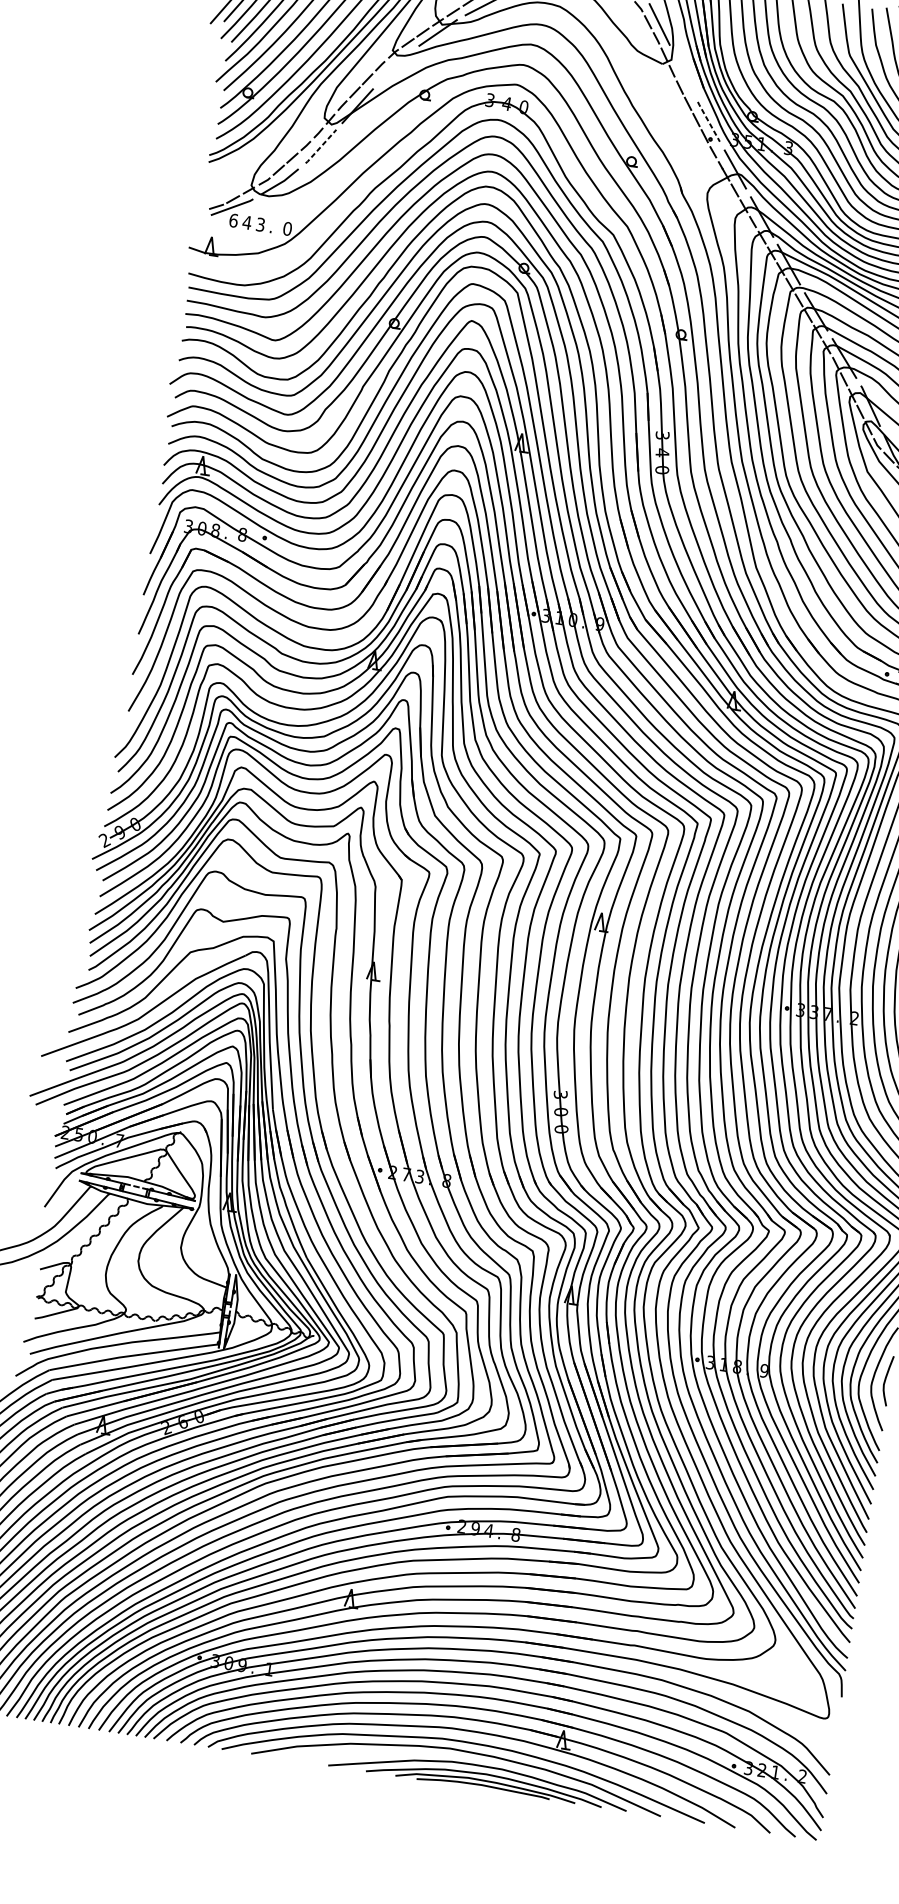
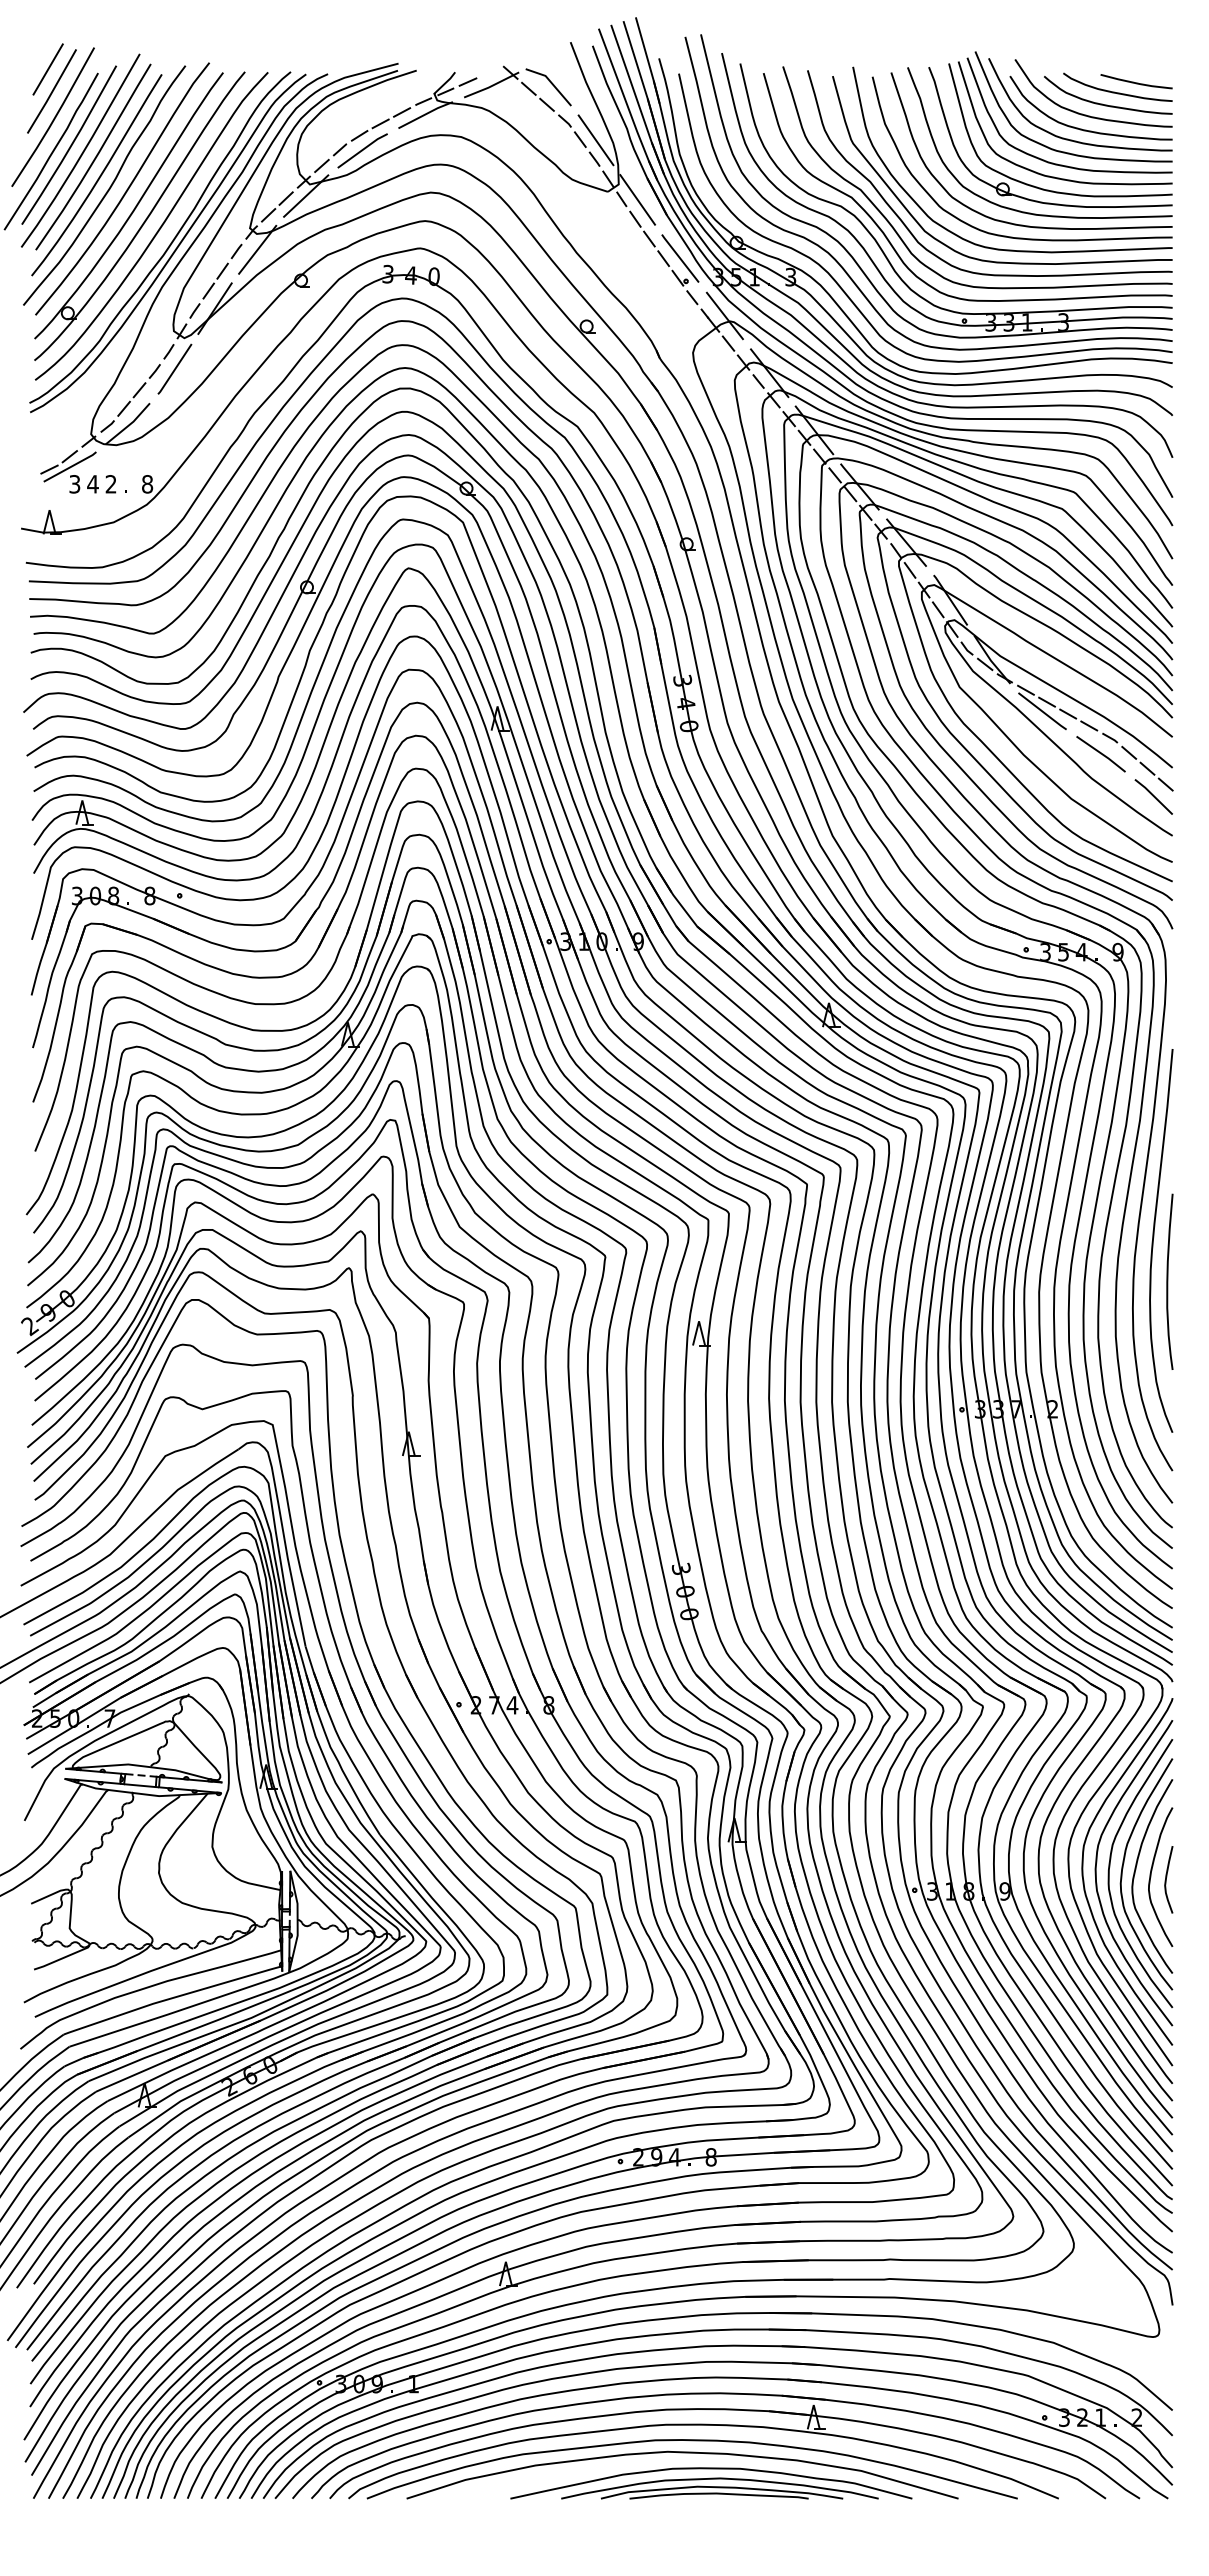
line: (395, 67) -> (257, 249), added
line: (683, 73) -> (637, 199), added
line: (708, 121) -> (680, 258), dashed -> solid
line: (320, 146) -> (174, 369), dashed -> solid
text: (233, 220) -> (74, 484), 6 -> 3
text: (260, 224) -> (110, 484), 3 -> 2
text: (287, 229) -> (147, 484), 0 -> 8
text: (419, 1176) -> (512, 1705), 3 -> 4

